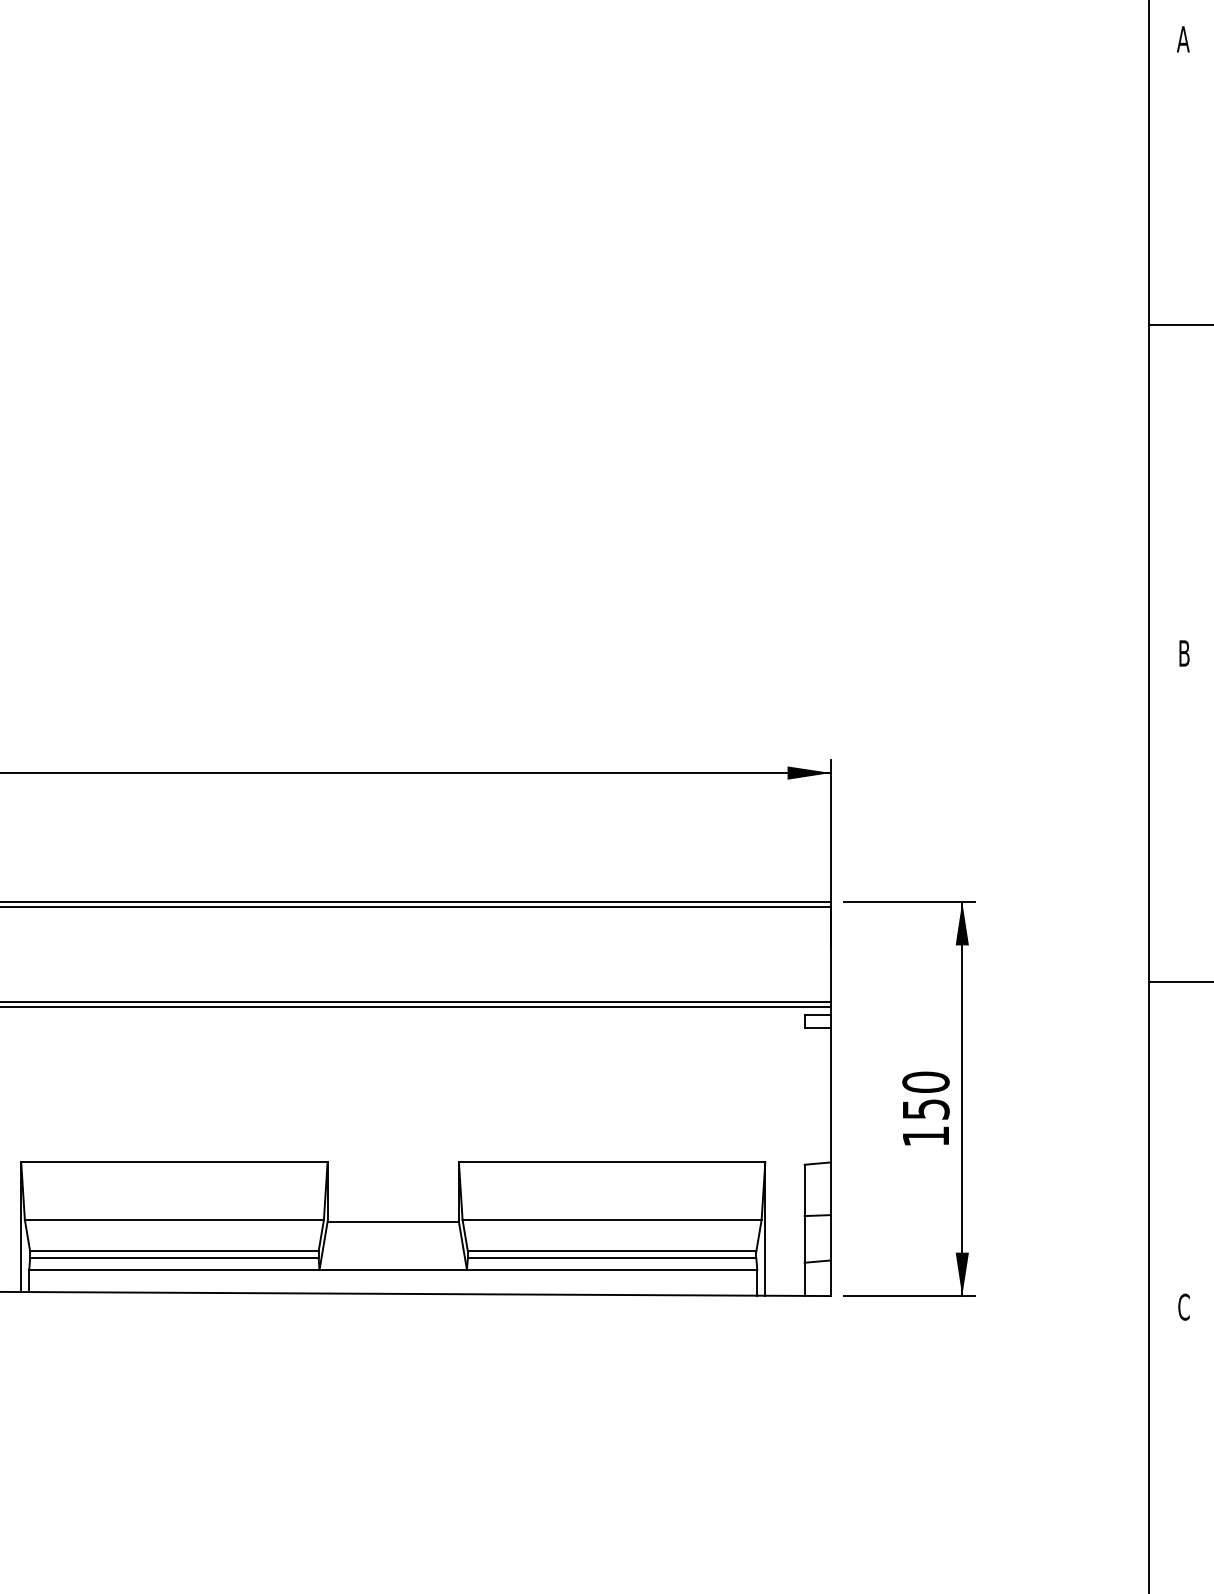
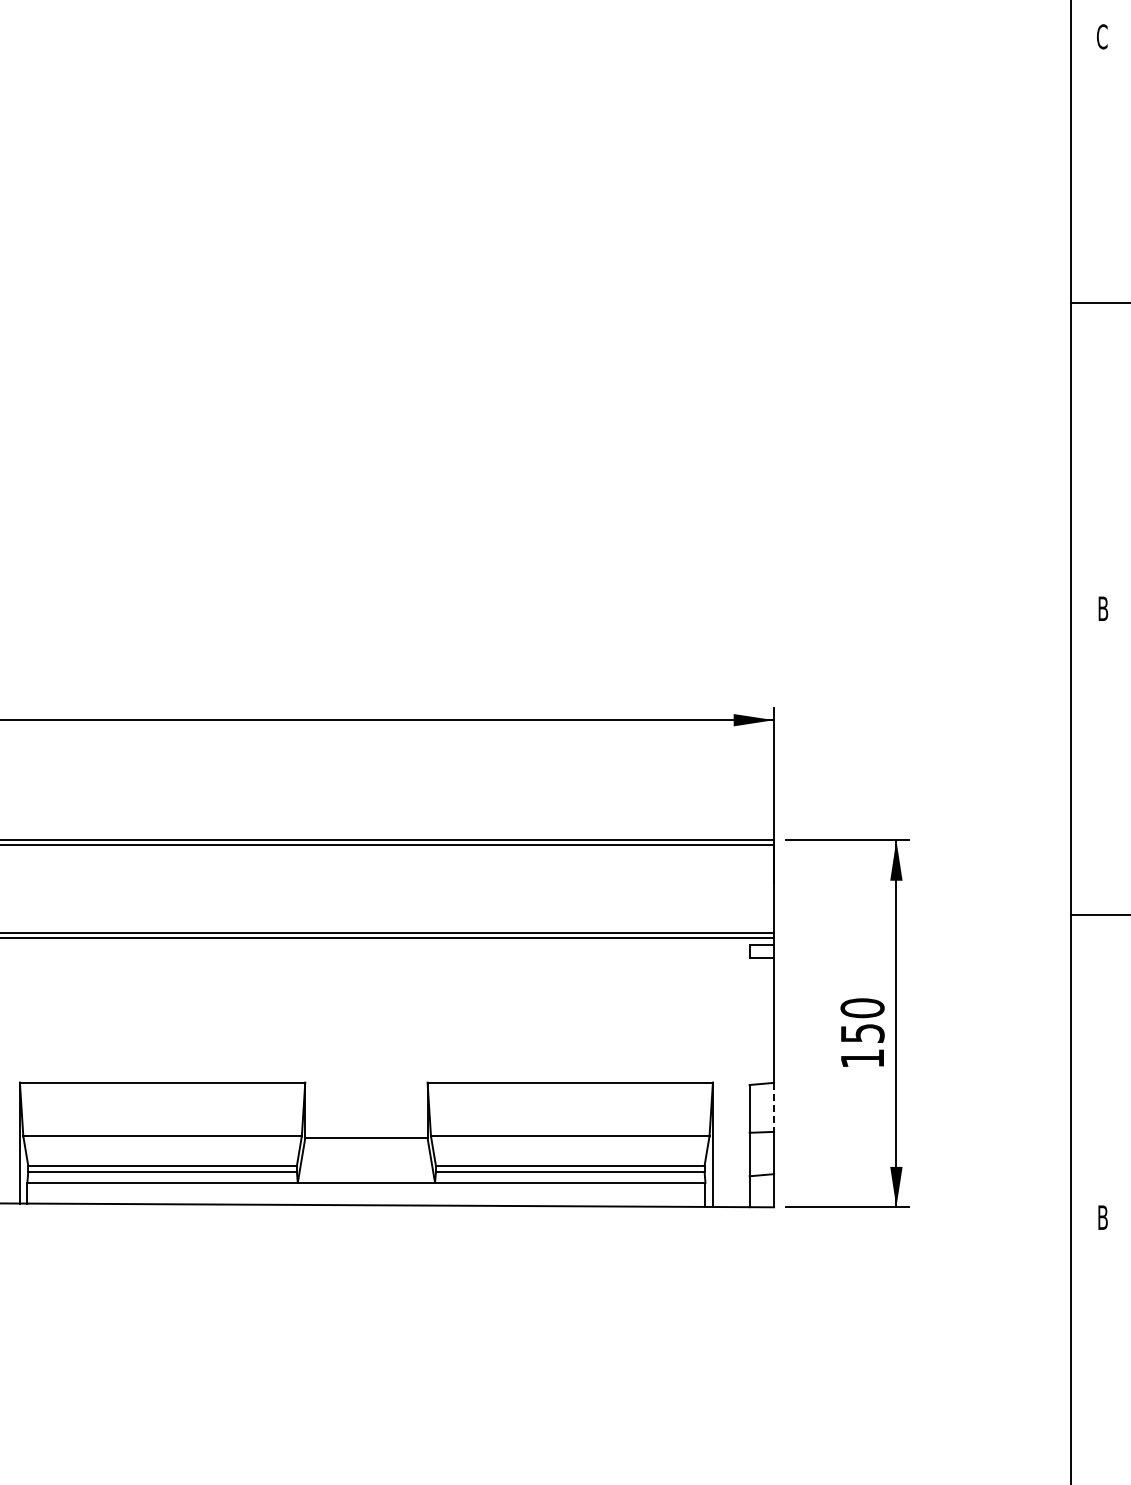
text: (1183, 38) -> (1102, 36), A -> C
line: (831, 1188) -> (774, 1107), solid -> dashed
text: (1183, 1307) -> (1102, 1217), C -> B

